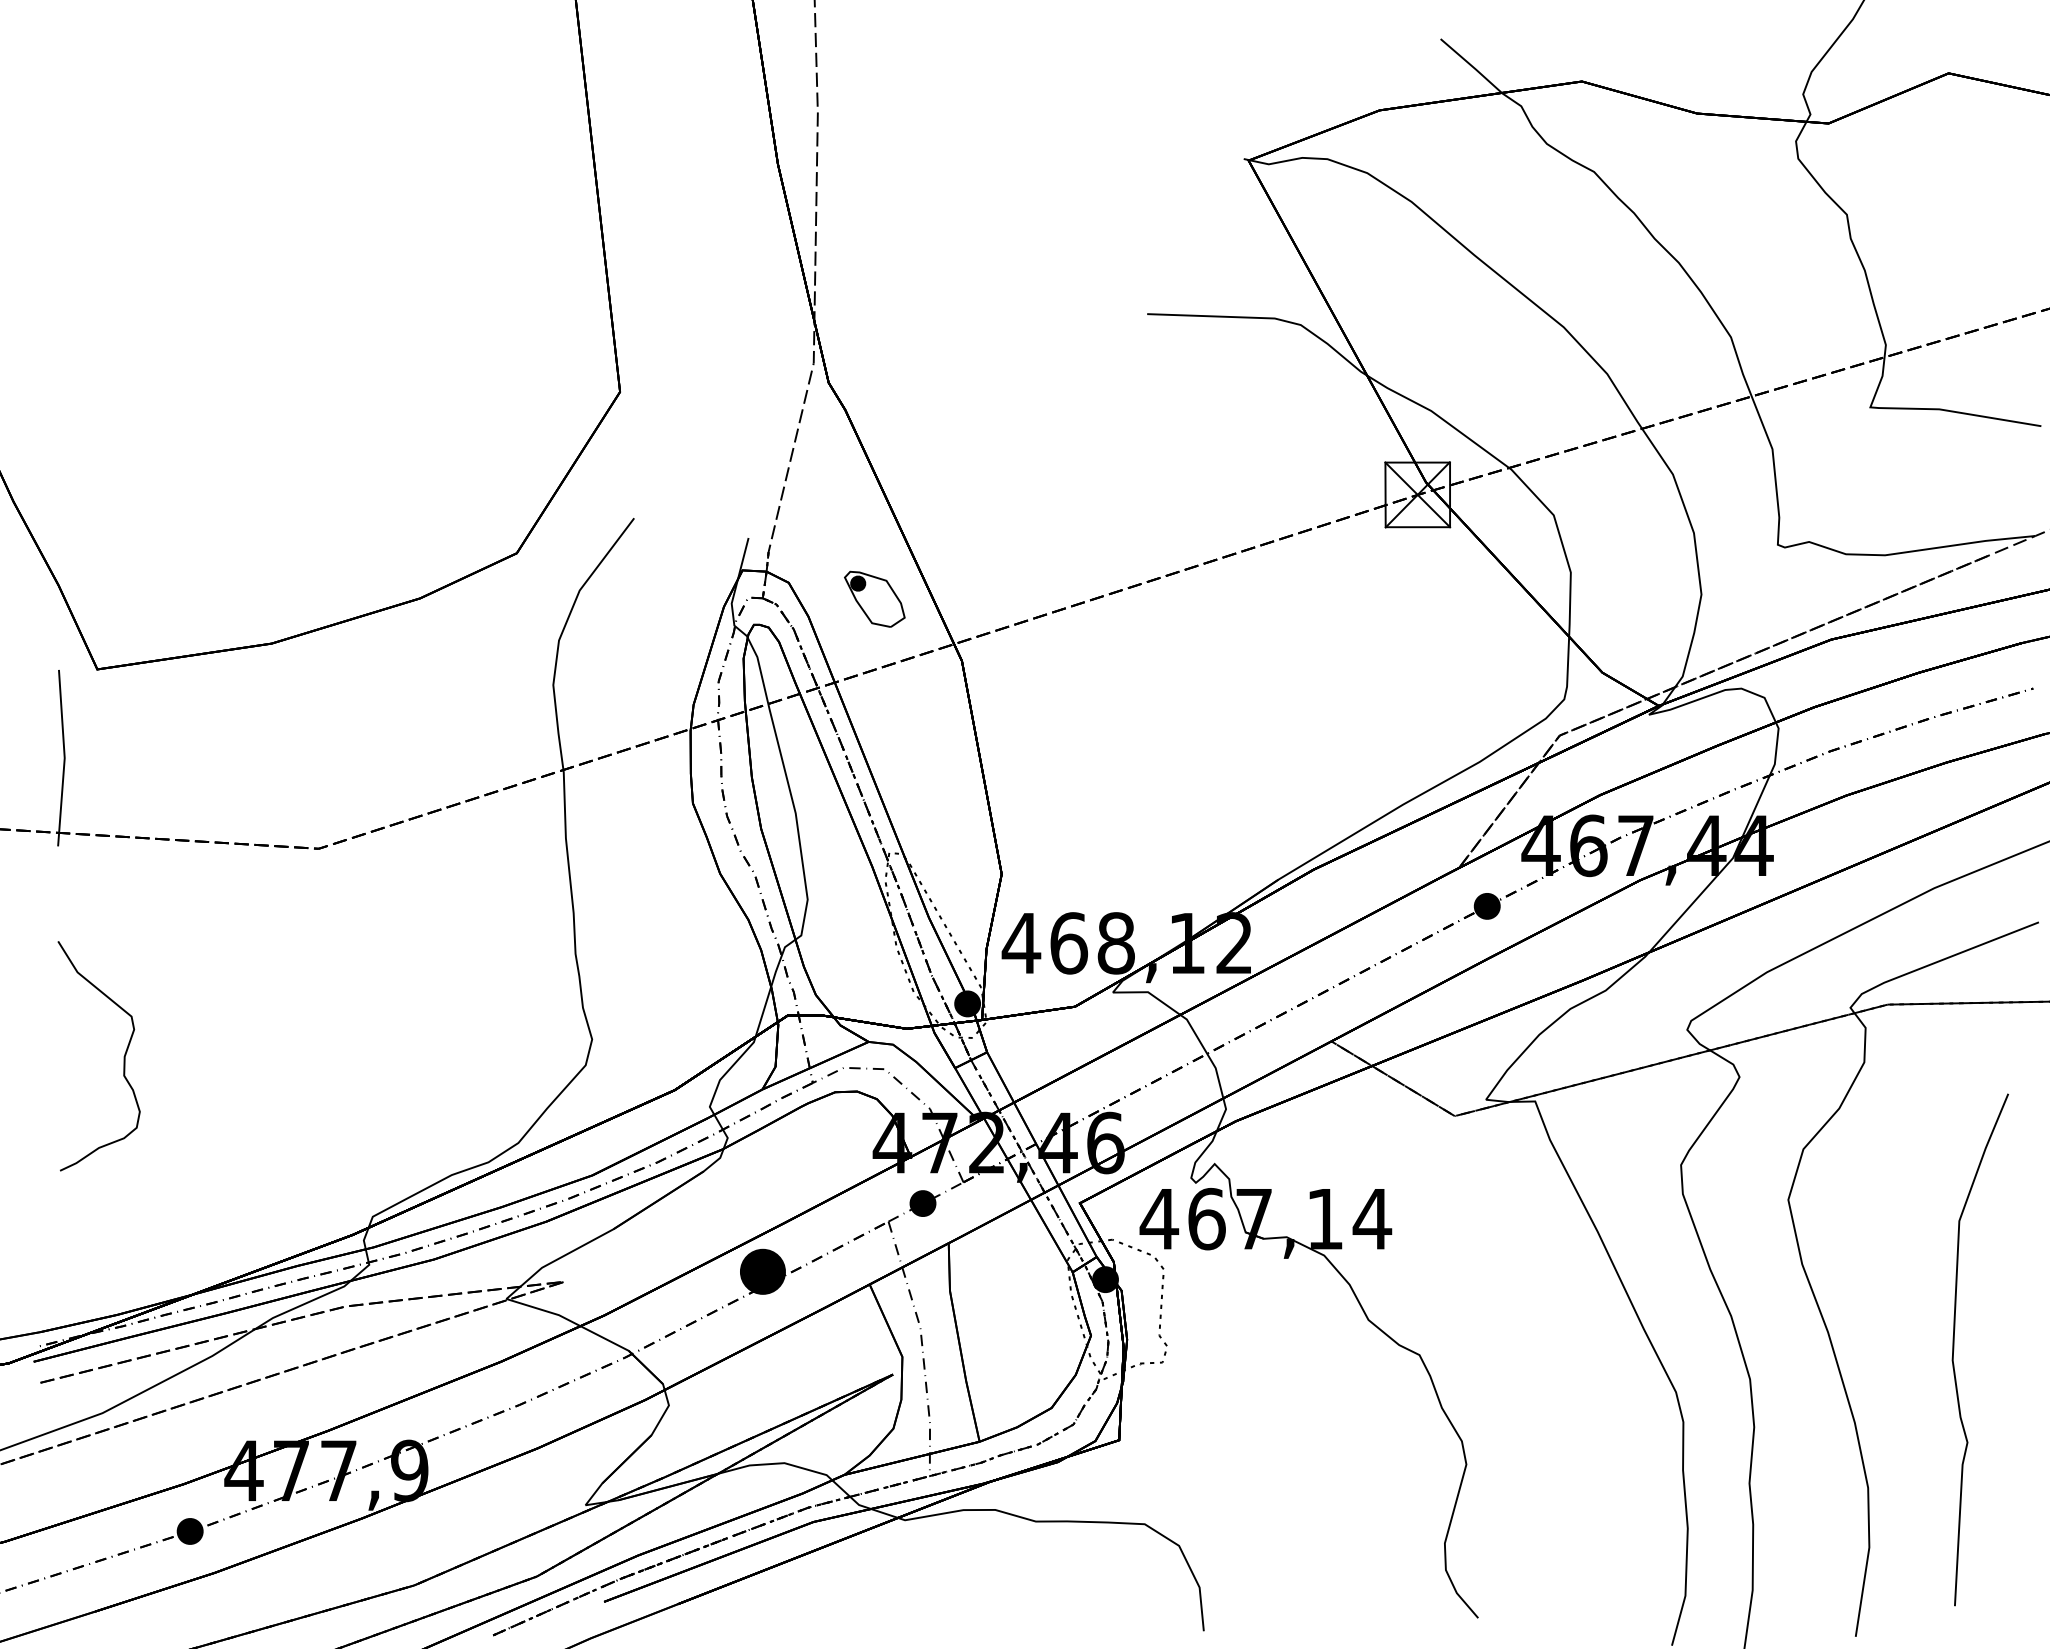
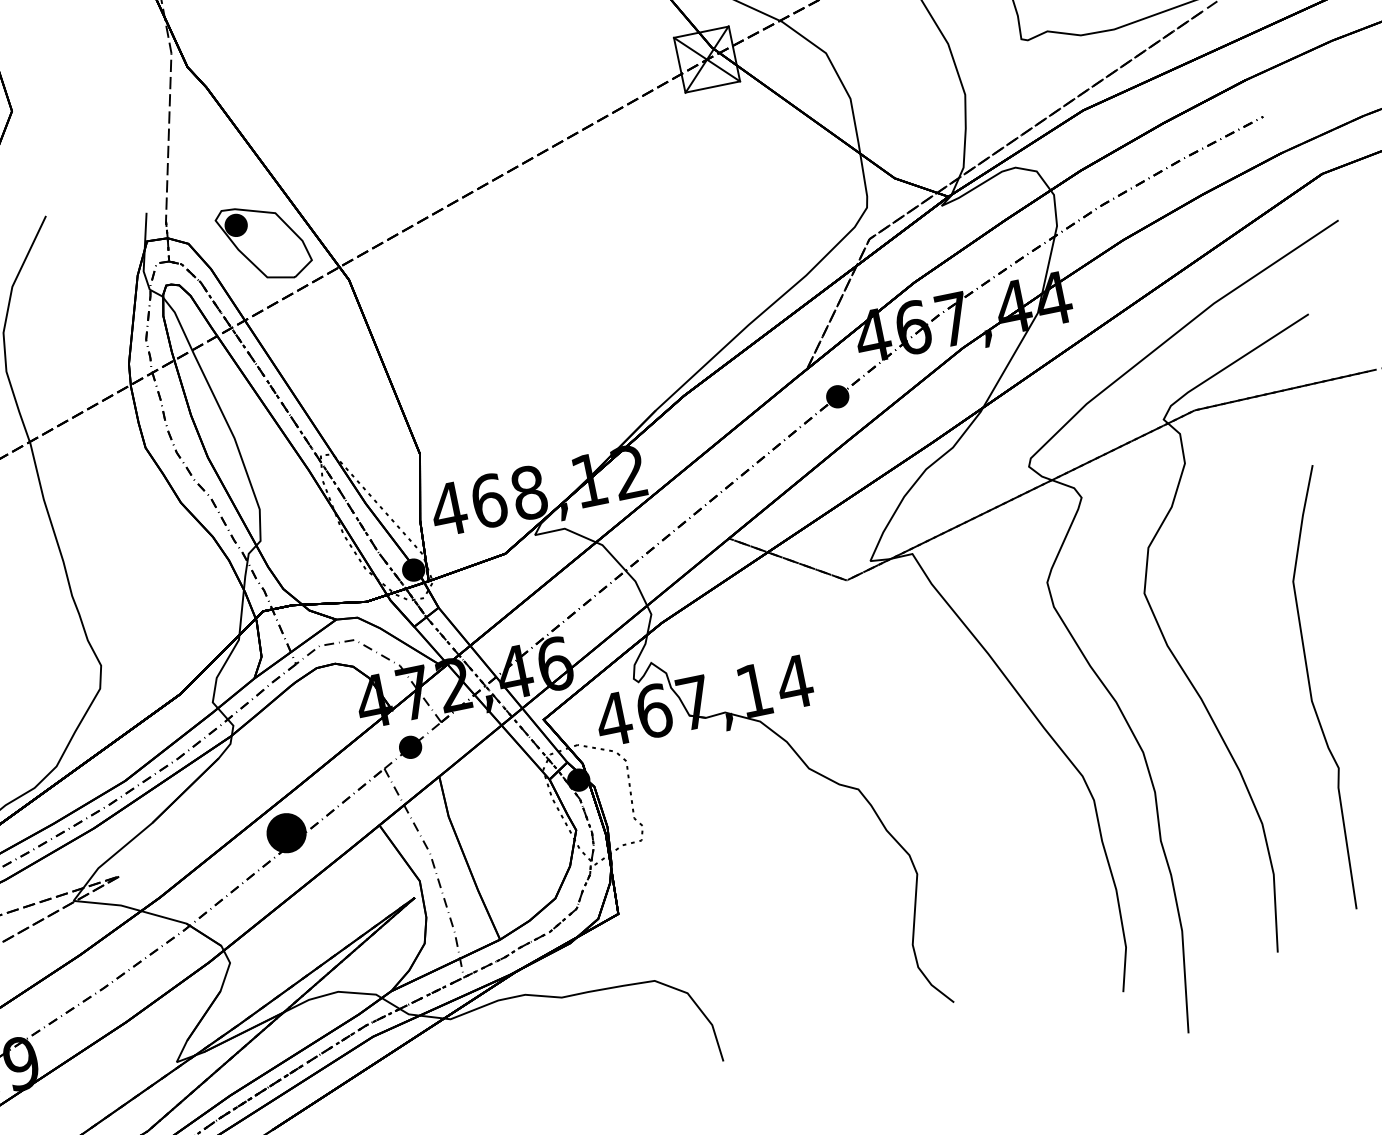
part: (874, 599) -> (264, 243), size x1.67

